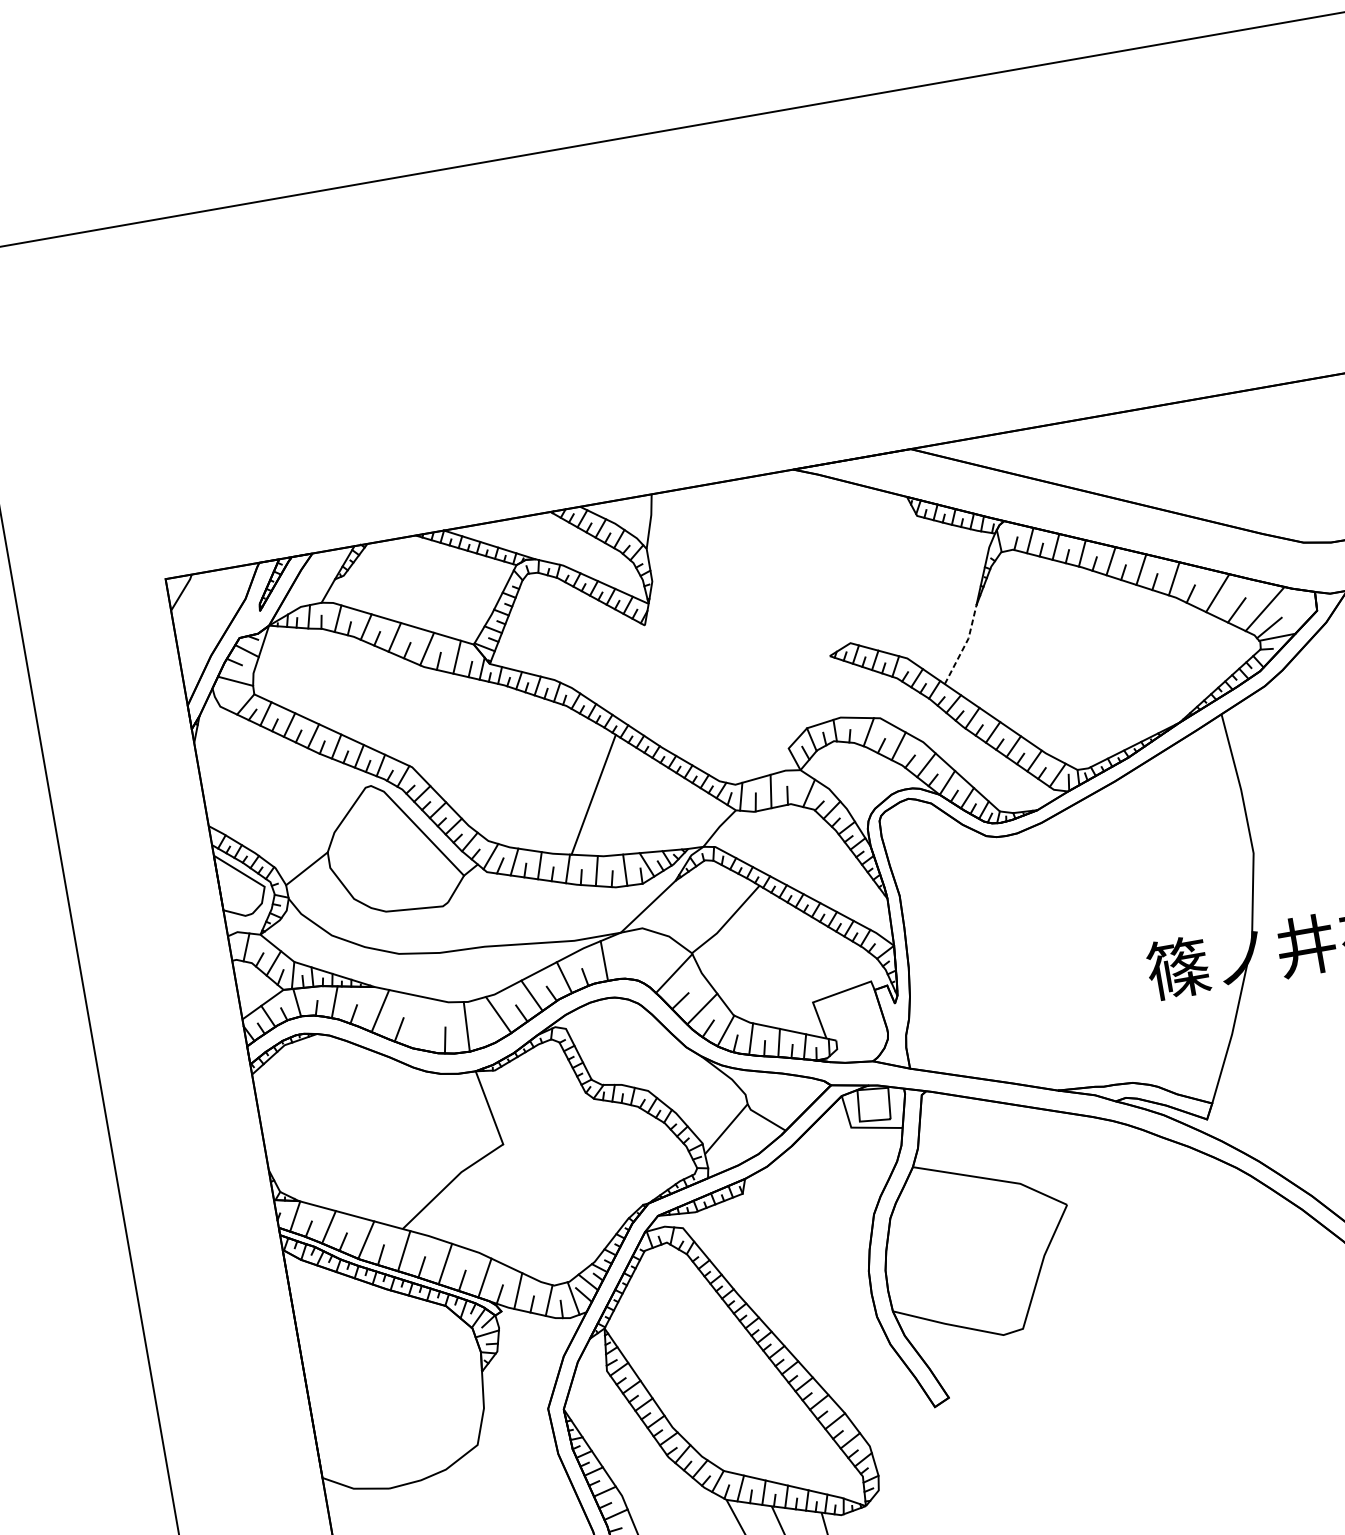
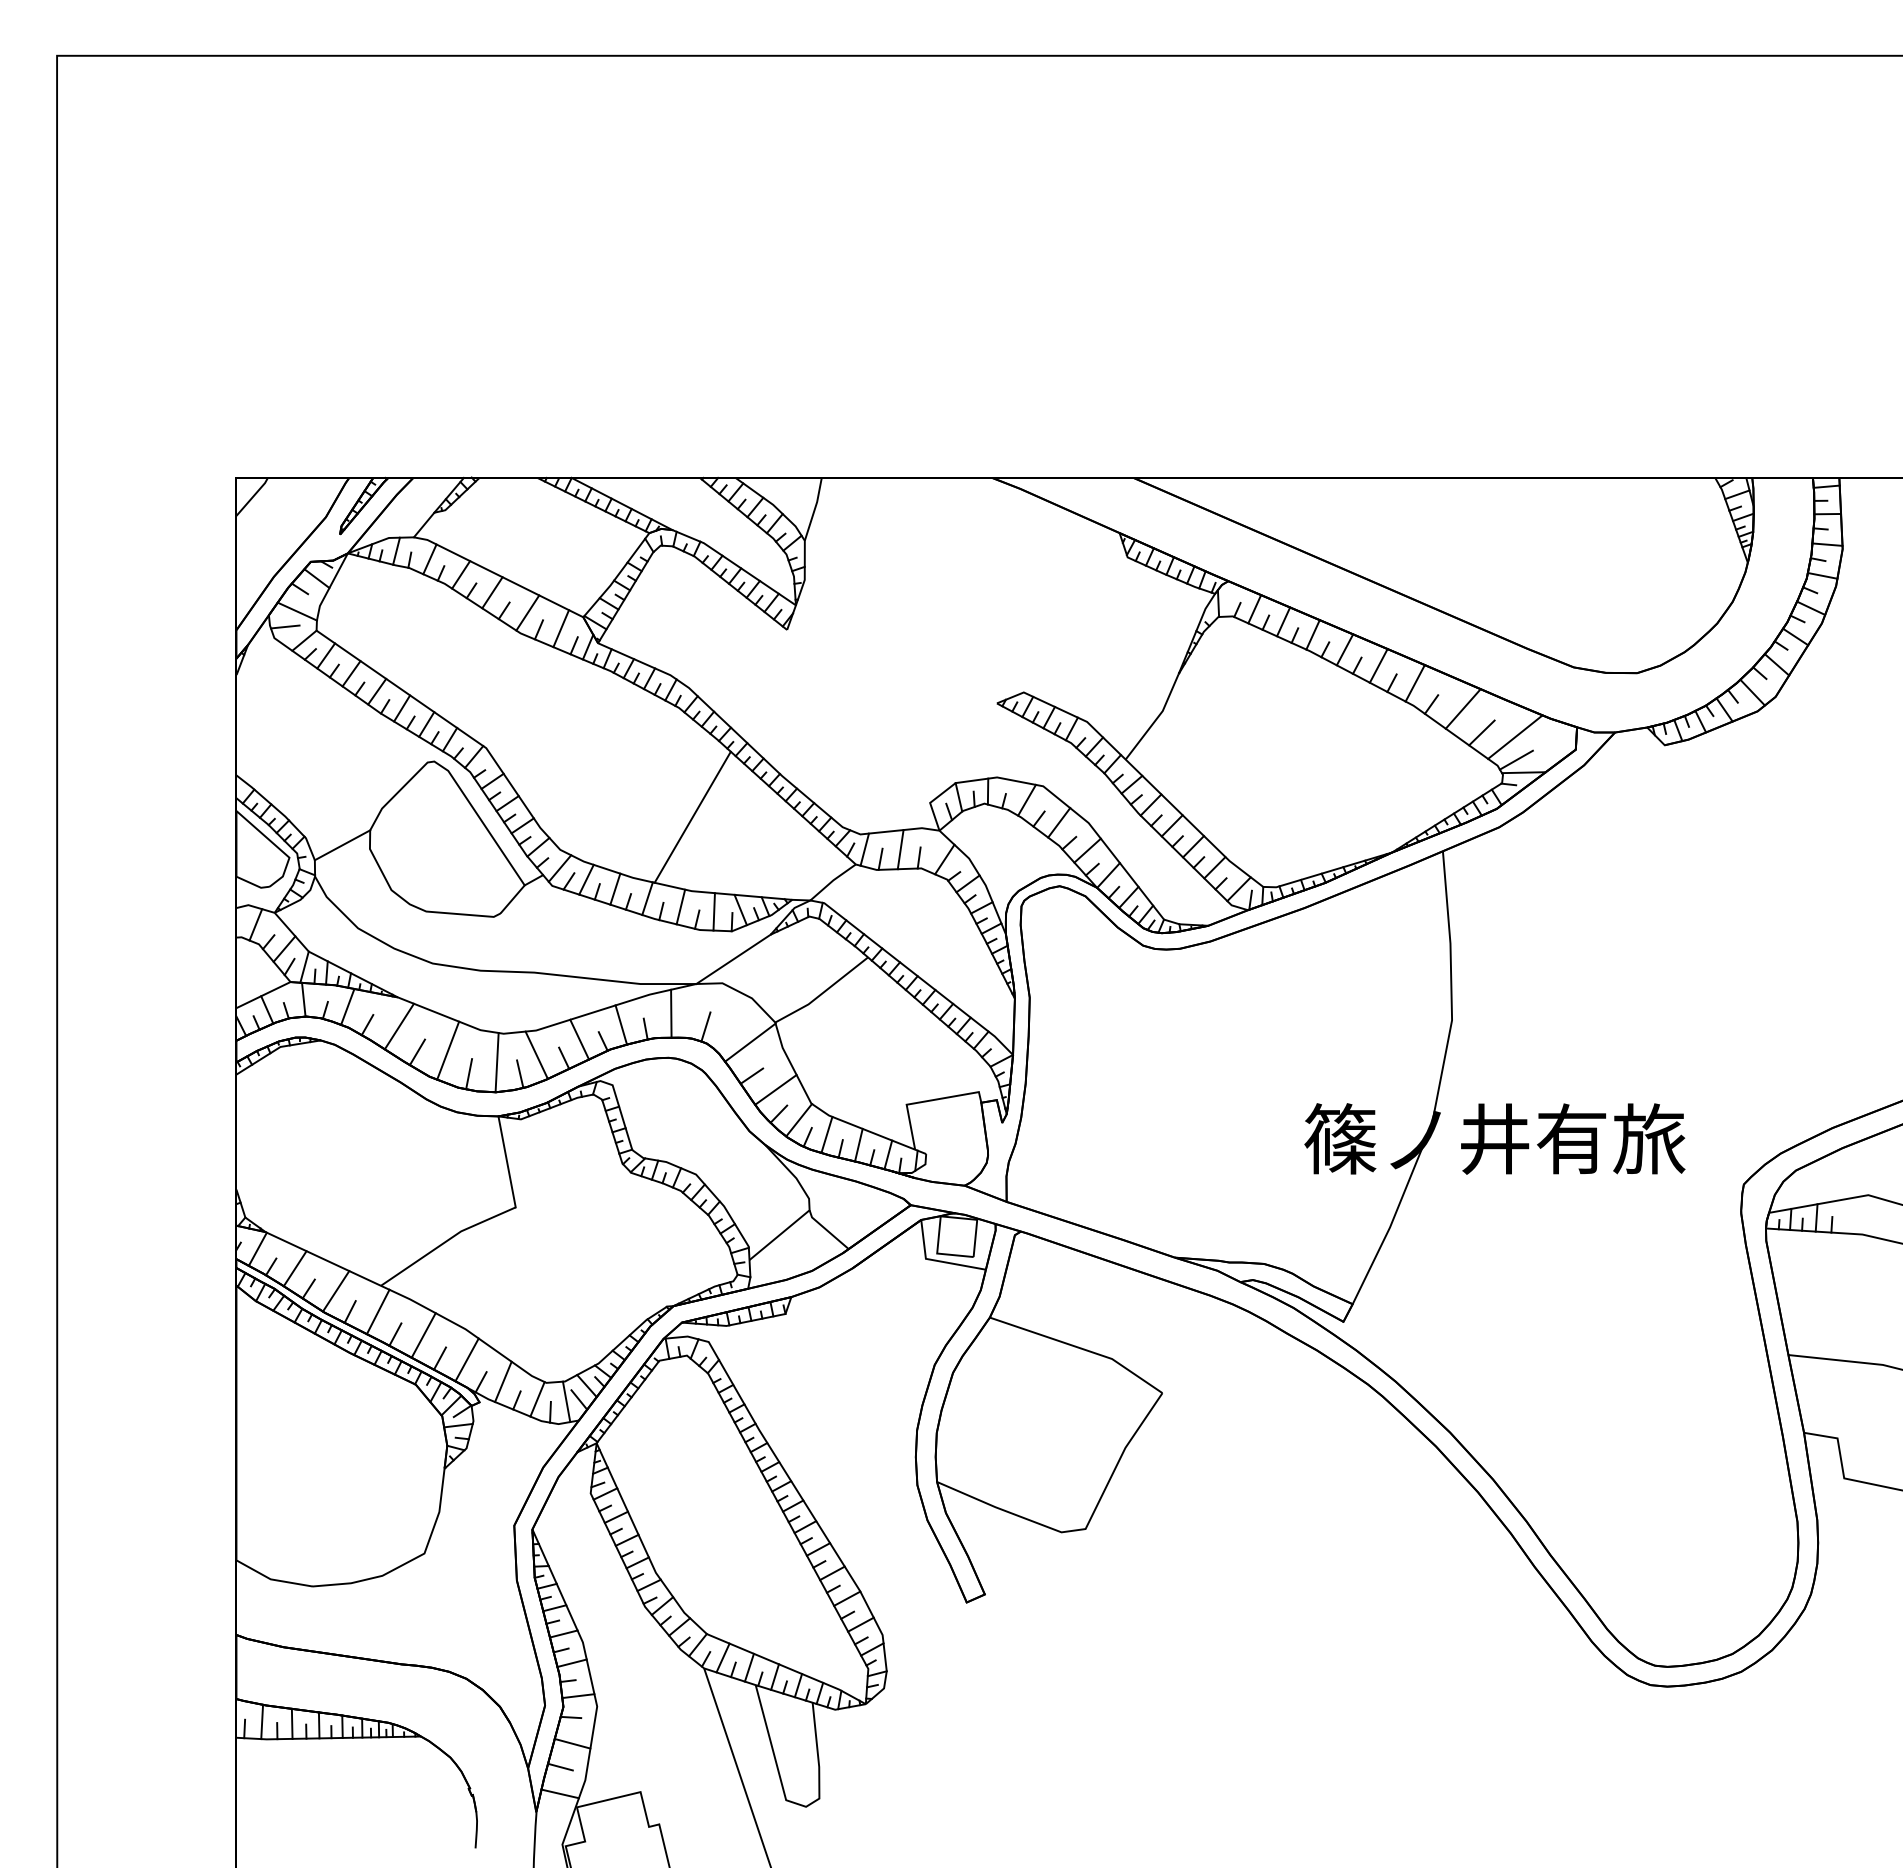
line: (964, 645) -> (1156, 718), dashed -> solid
line: (227, 695) -> (284, 626), added
line: (634, 966) -> (705, 1026), added
line: (424, 1023) -> (448, 1050), added
line: (487, 1032) -> (520, 1073), added

